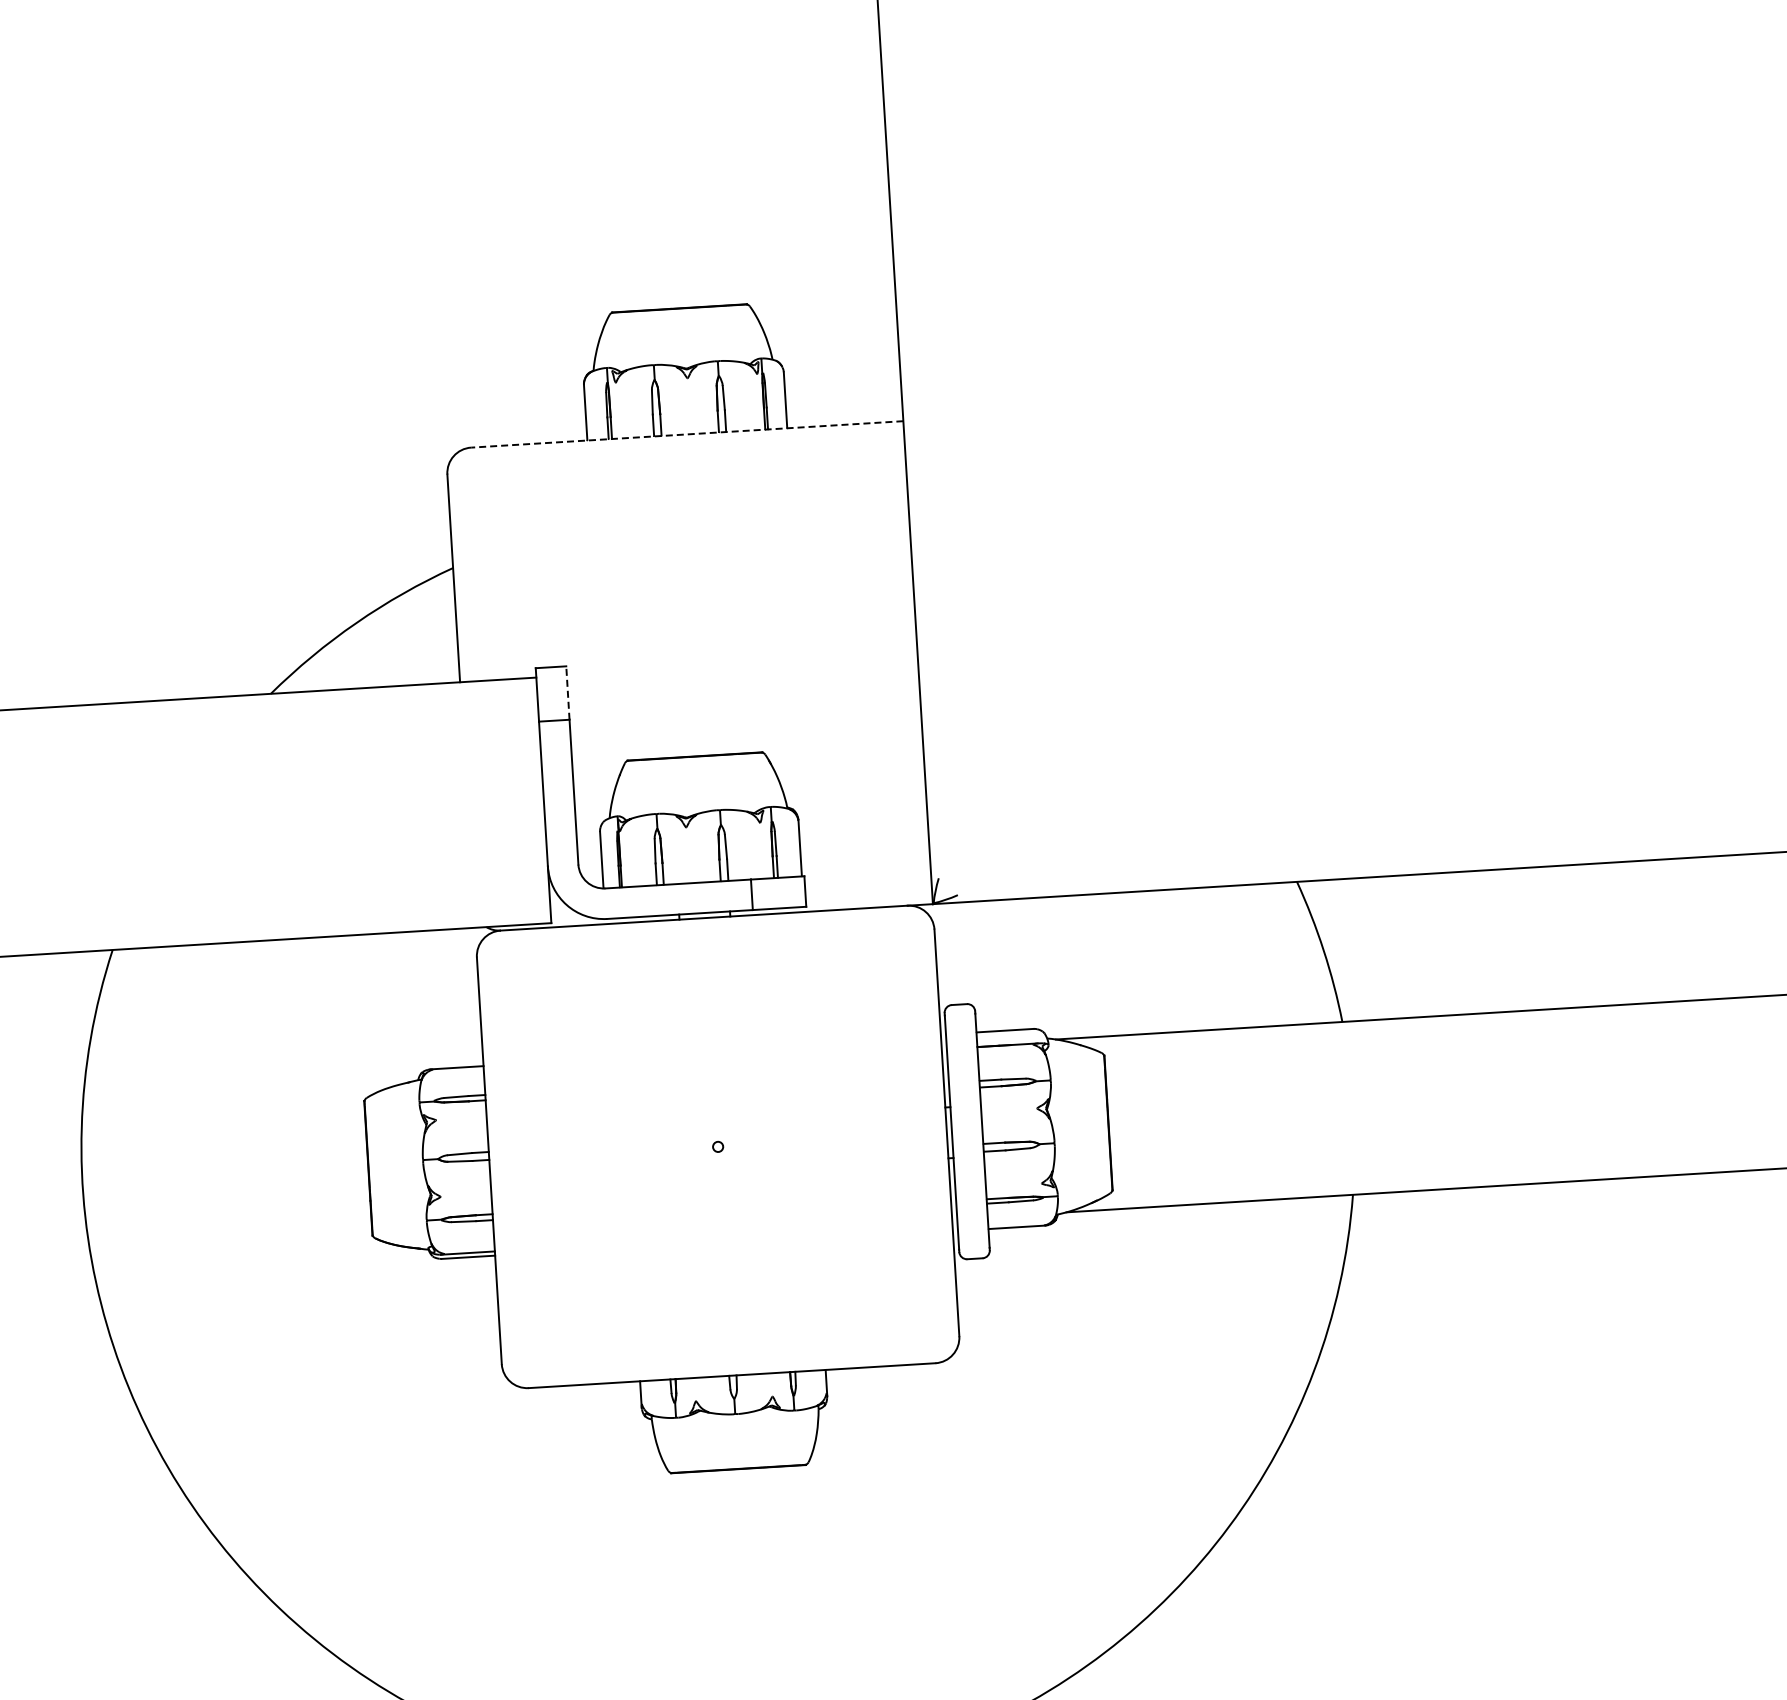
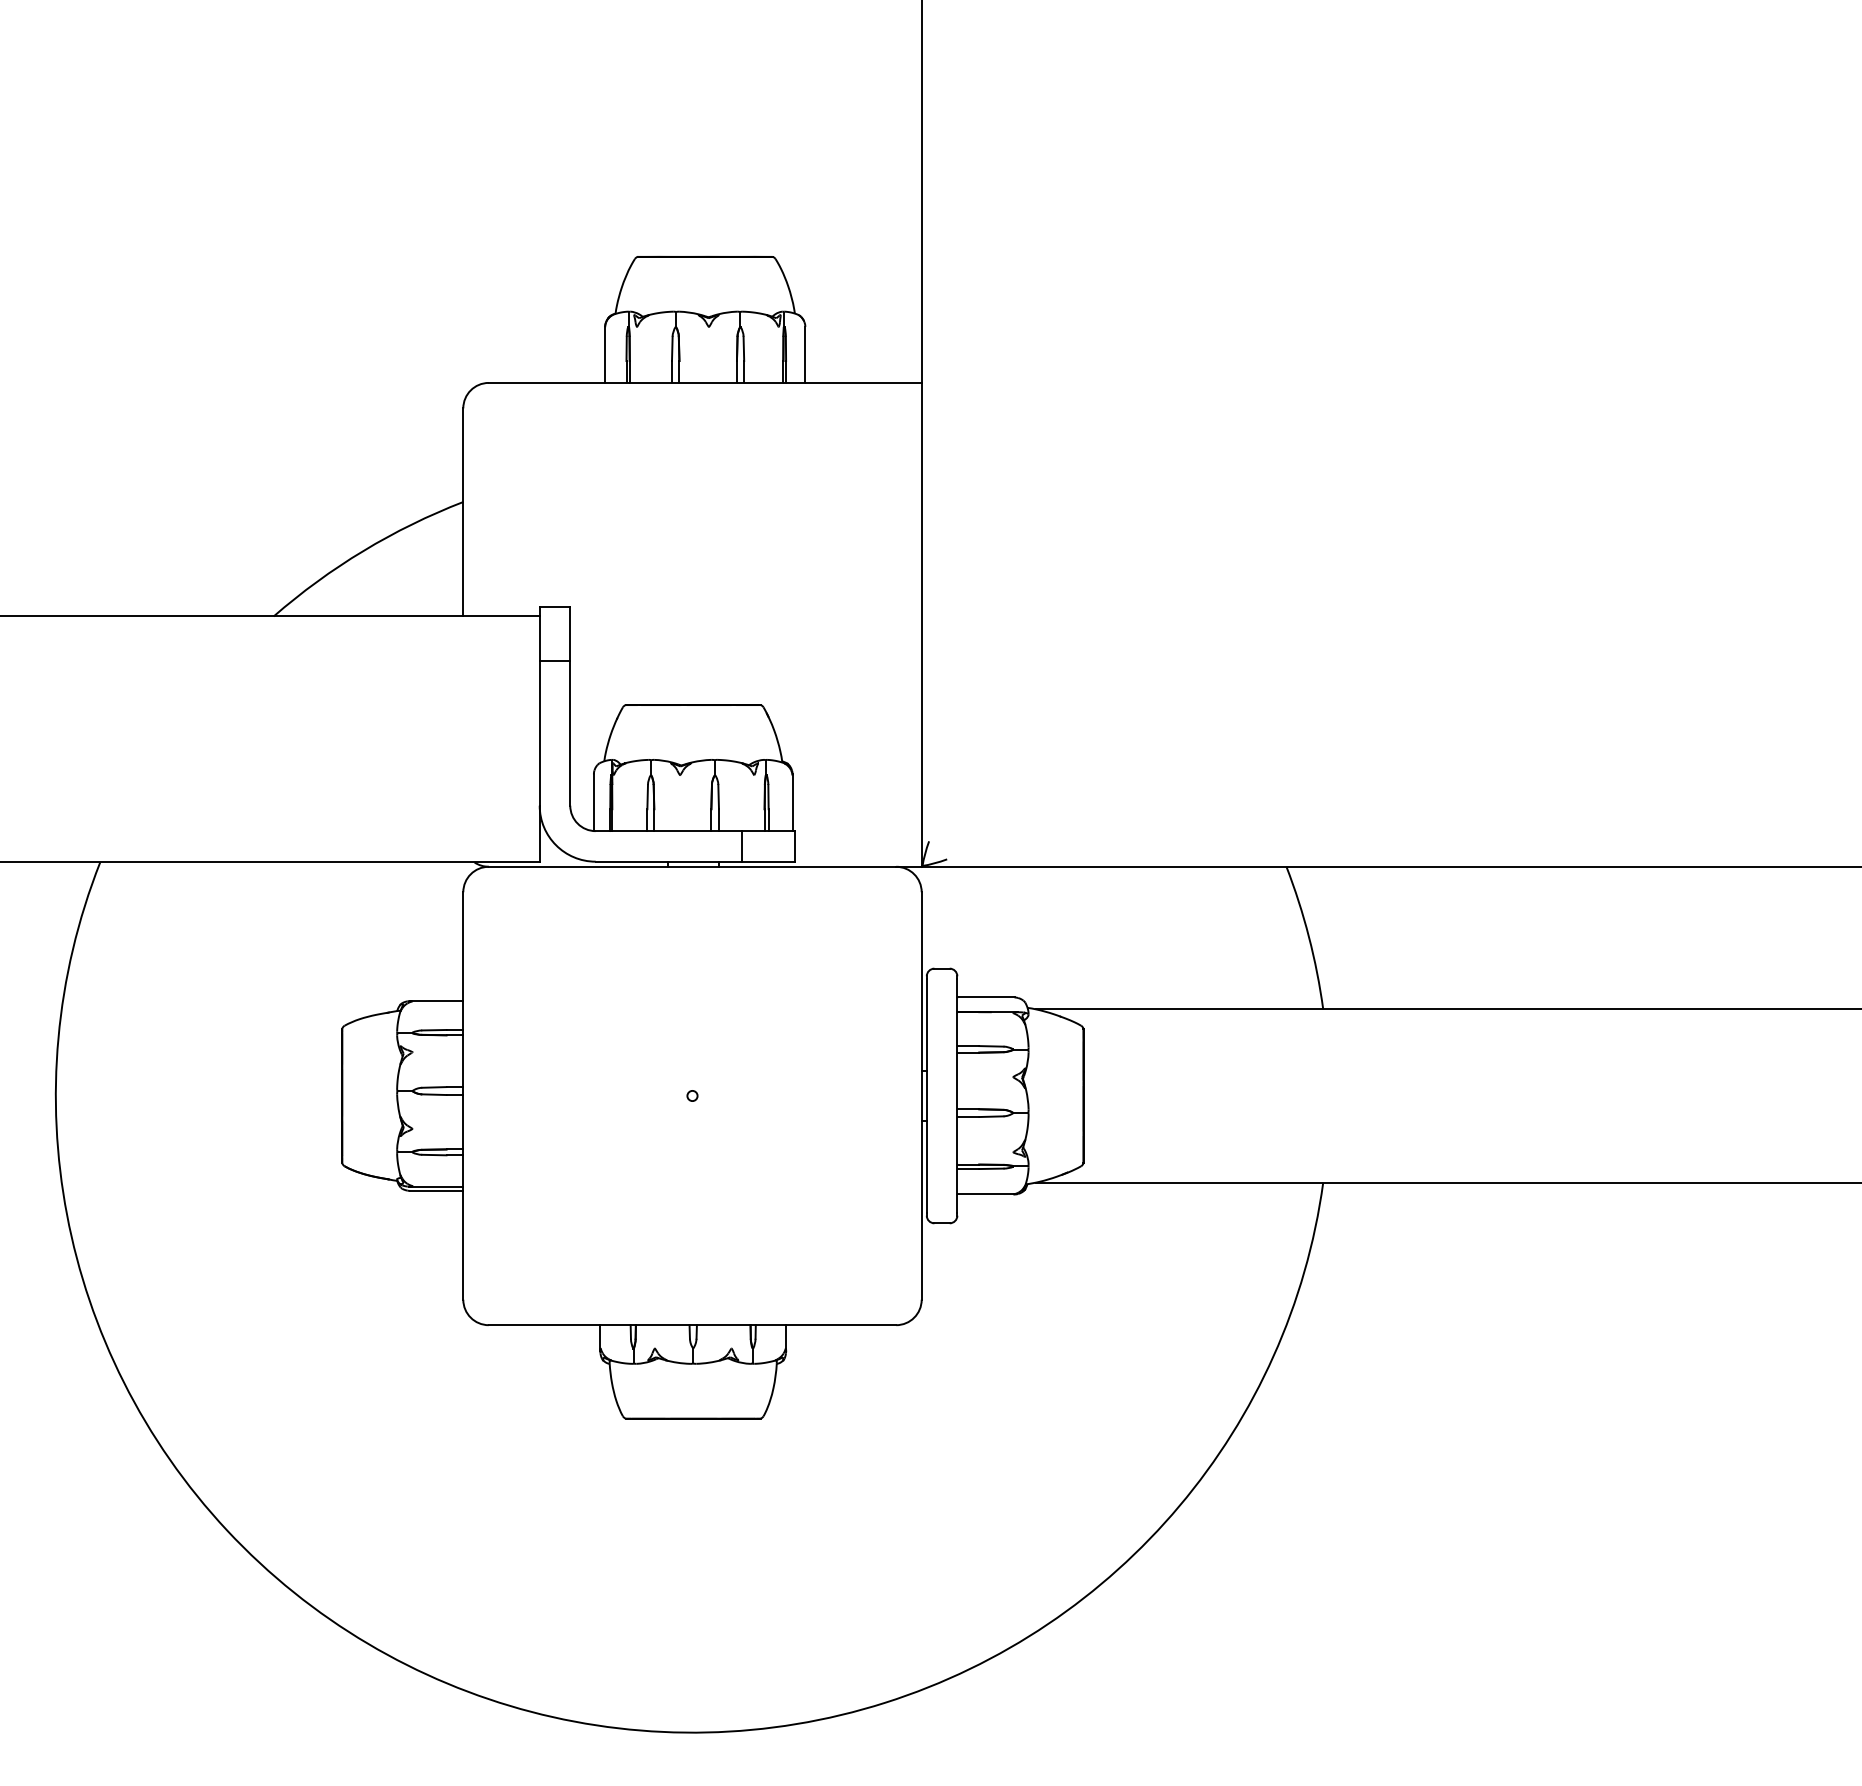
line: (686, 434) -> (704, 382), dashed -> solid
line: (568, 692) -> (570, 633), dashed -> solid

